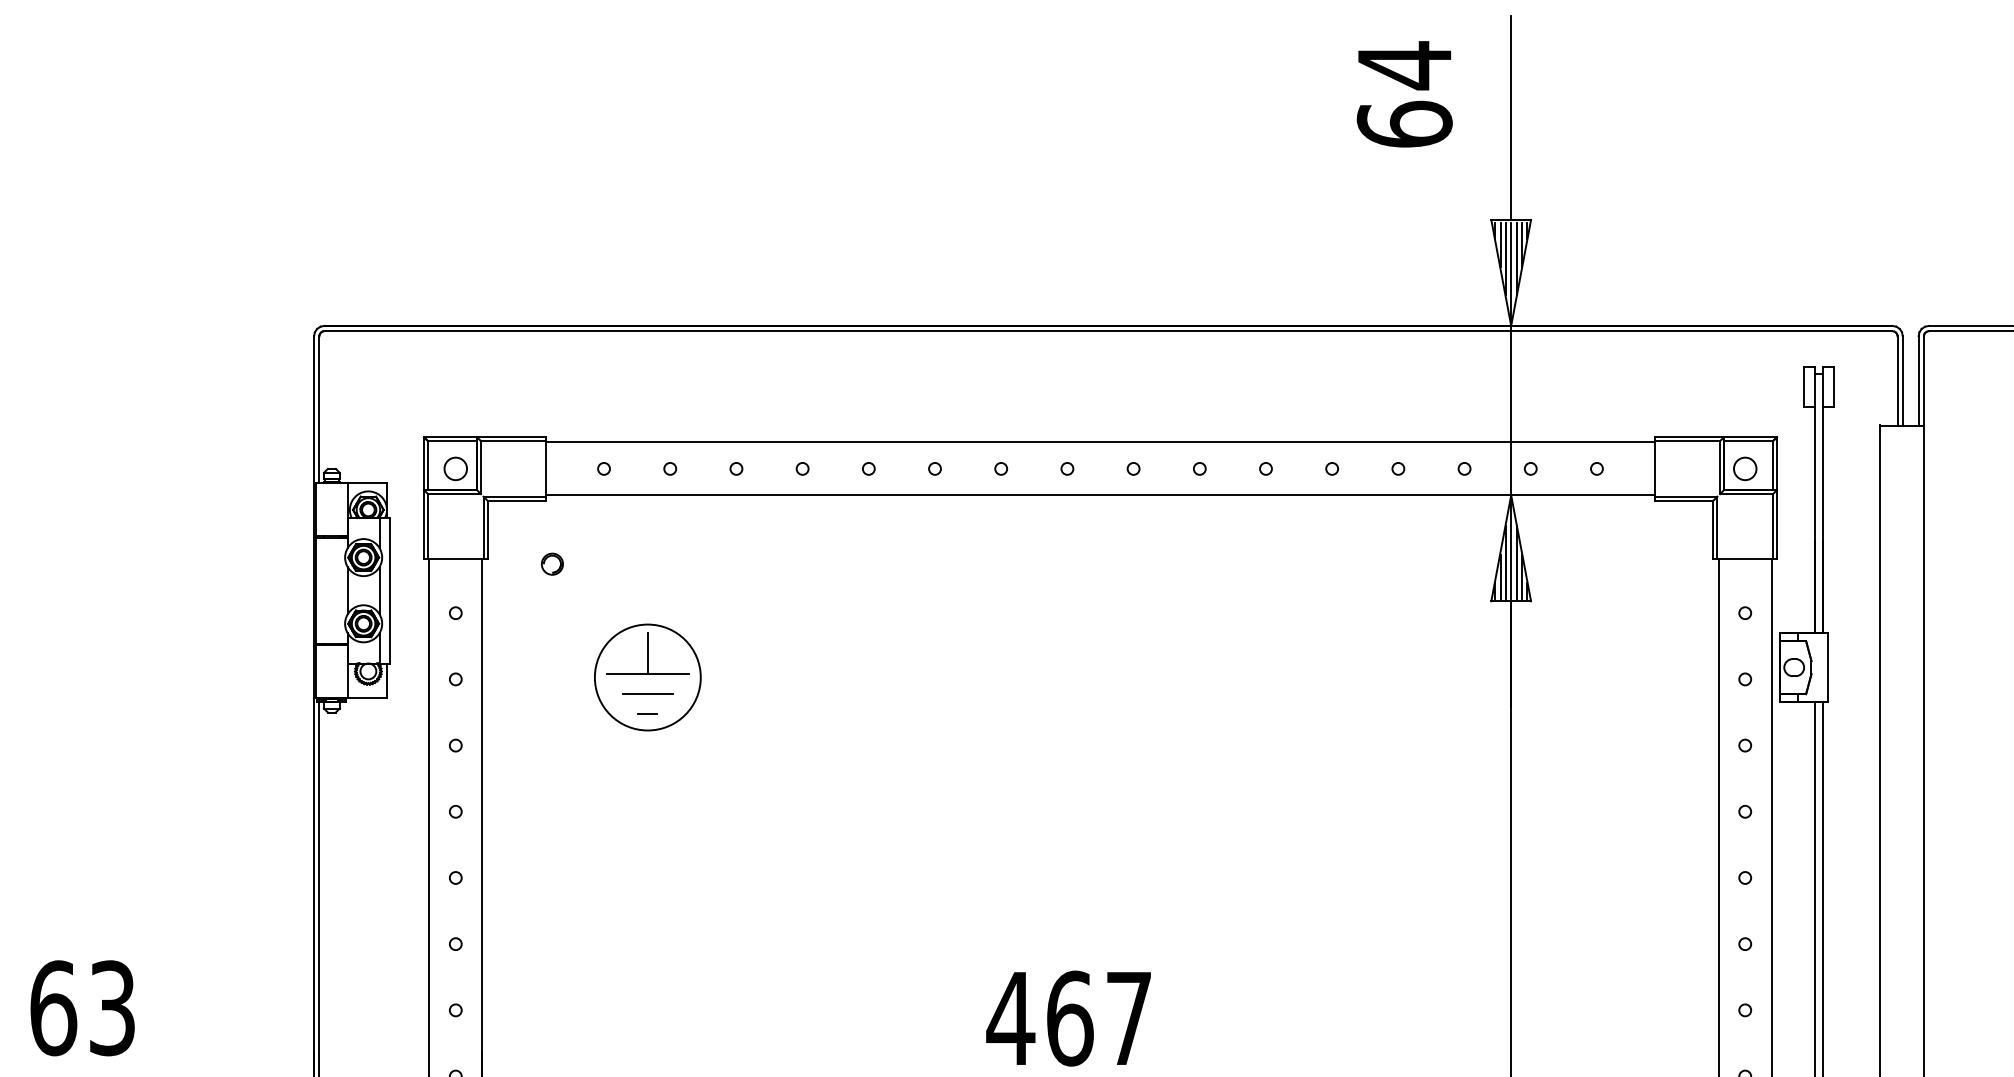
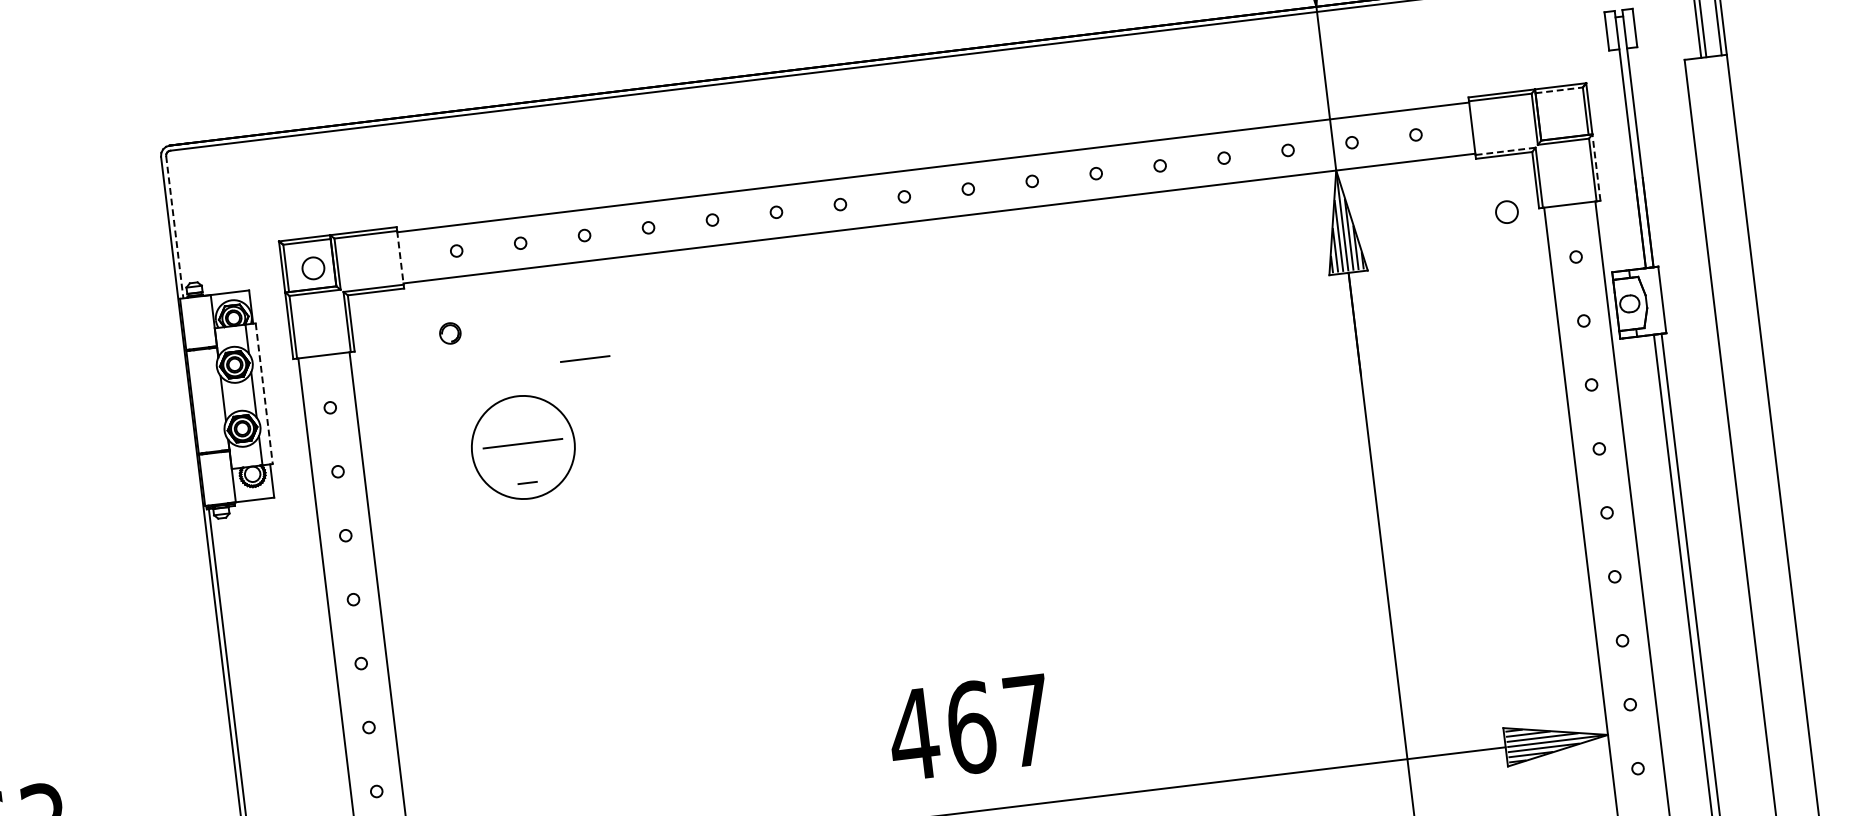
line: (319, 409) -> (174, 226), solid -> dashed
line: (1749, 441) -> (1560, 90), solid -> dashed
line: (545, 468) -> (400, 257), solid -> dashed
circle: (1745, 468) -> (1507, 211), moved
line: (1685, 496) -> (1504, 151), solid -> dashed
line: (1777, 524) -> (1596, 167), solid -> dashed
part: (552, 563) -> (450, 332), moved
line: (390, 590) -> (264, 393), solid -> dashed
line: (647, 653) -> (520, 424), removed
line: (647, 693) -> (584, 358), moved

